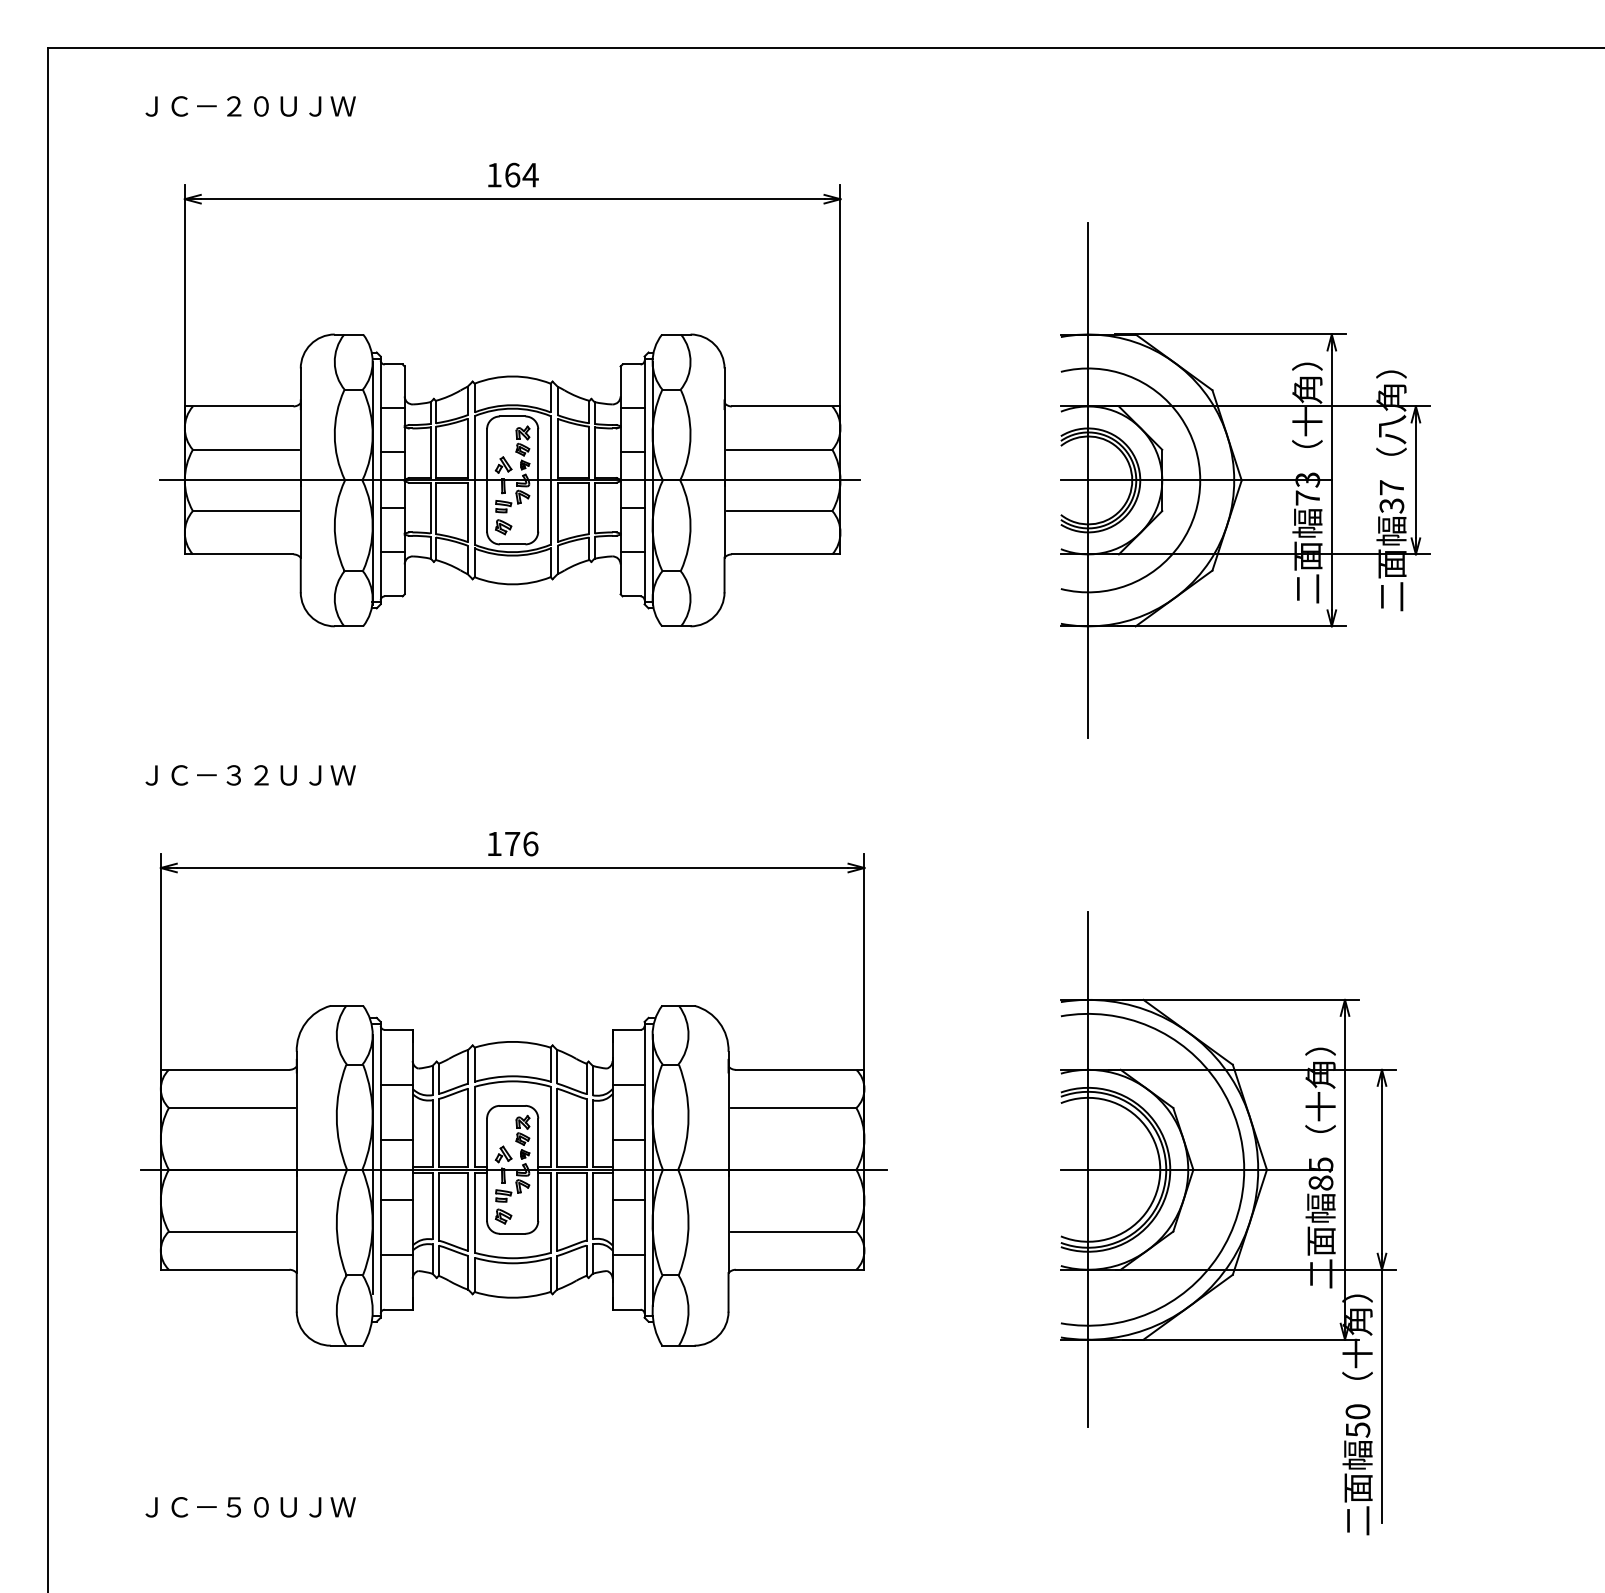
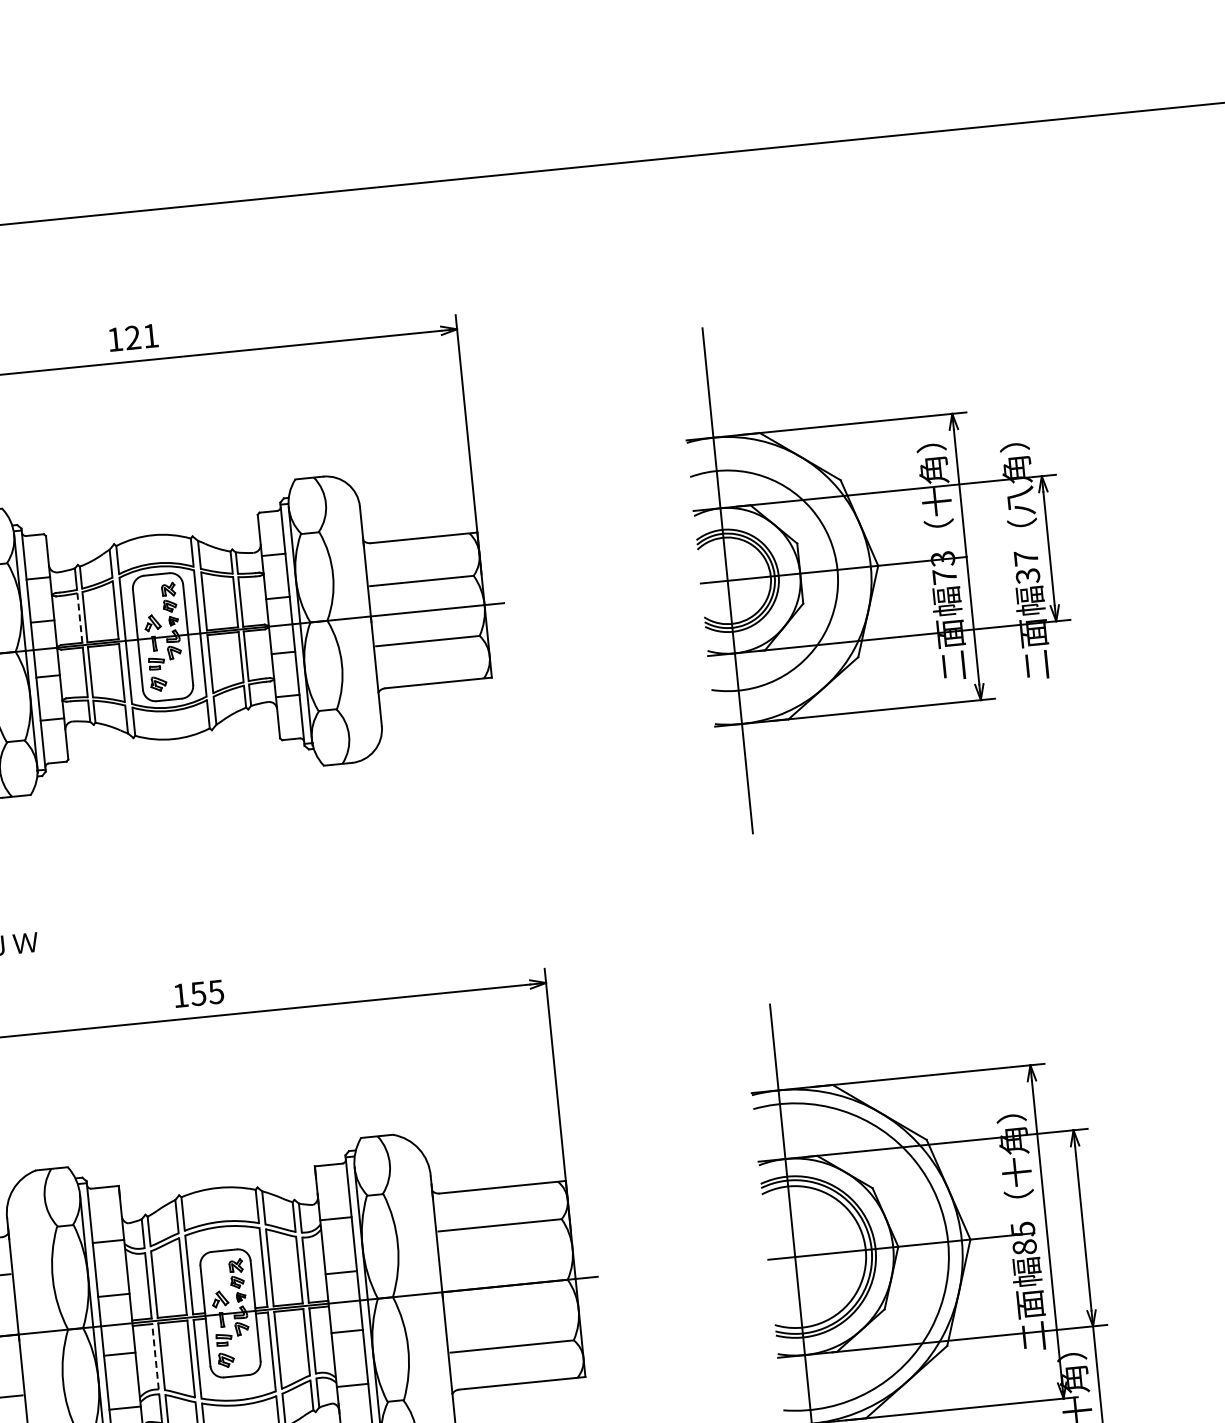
text: (521, 174) -> (141, 336), 164 -> 121
line: (430, 452) -> (79, 617), solid -> dashed
text: (521, 843) -> (207, 992), 176 -> 155
line: (432, 1205) -> (155, 1356), solid -> dashed

